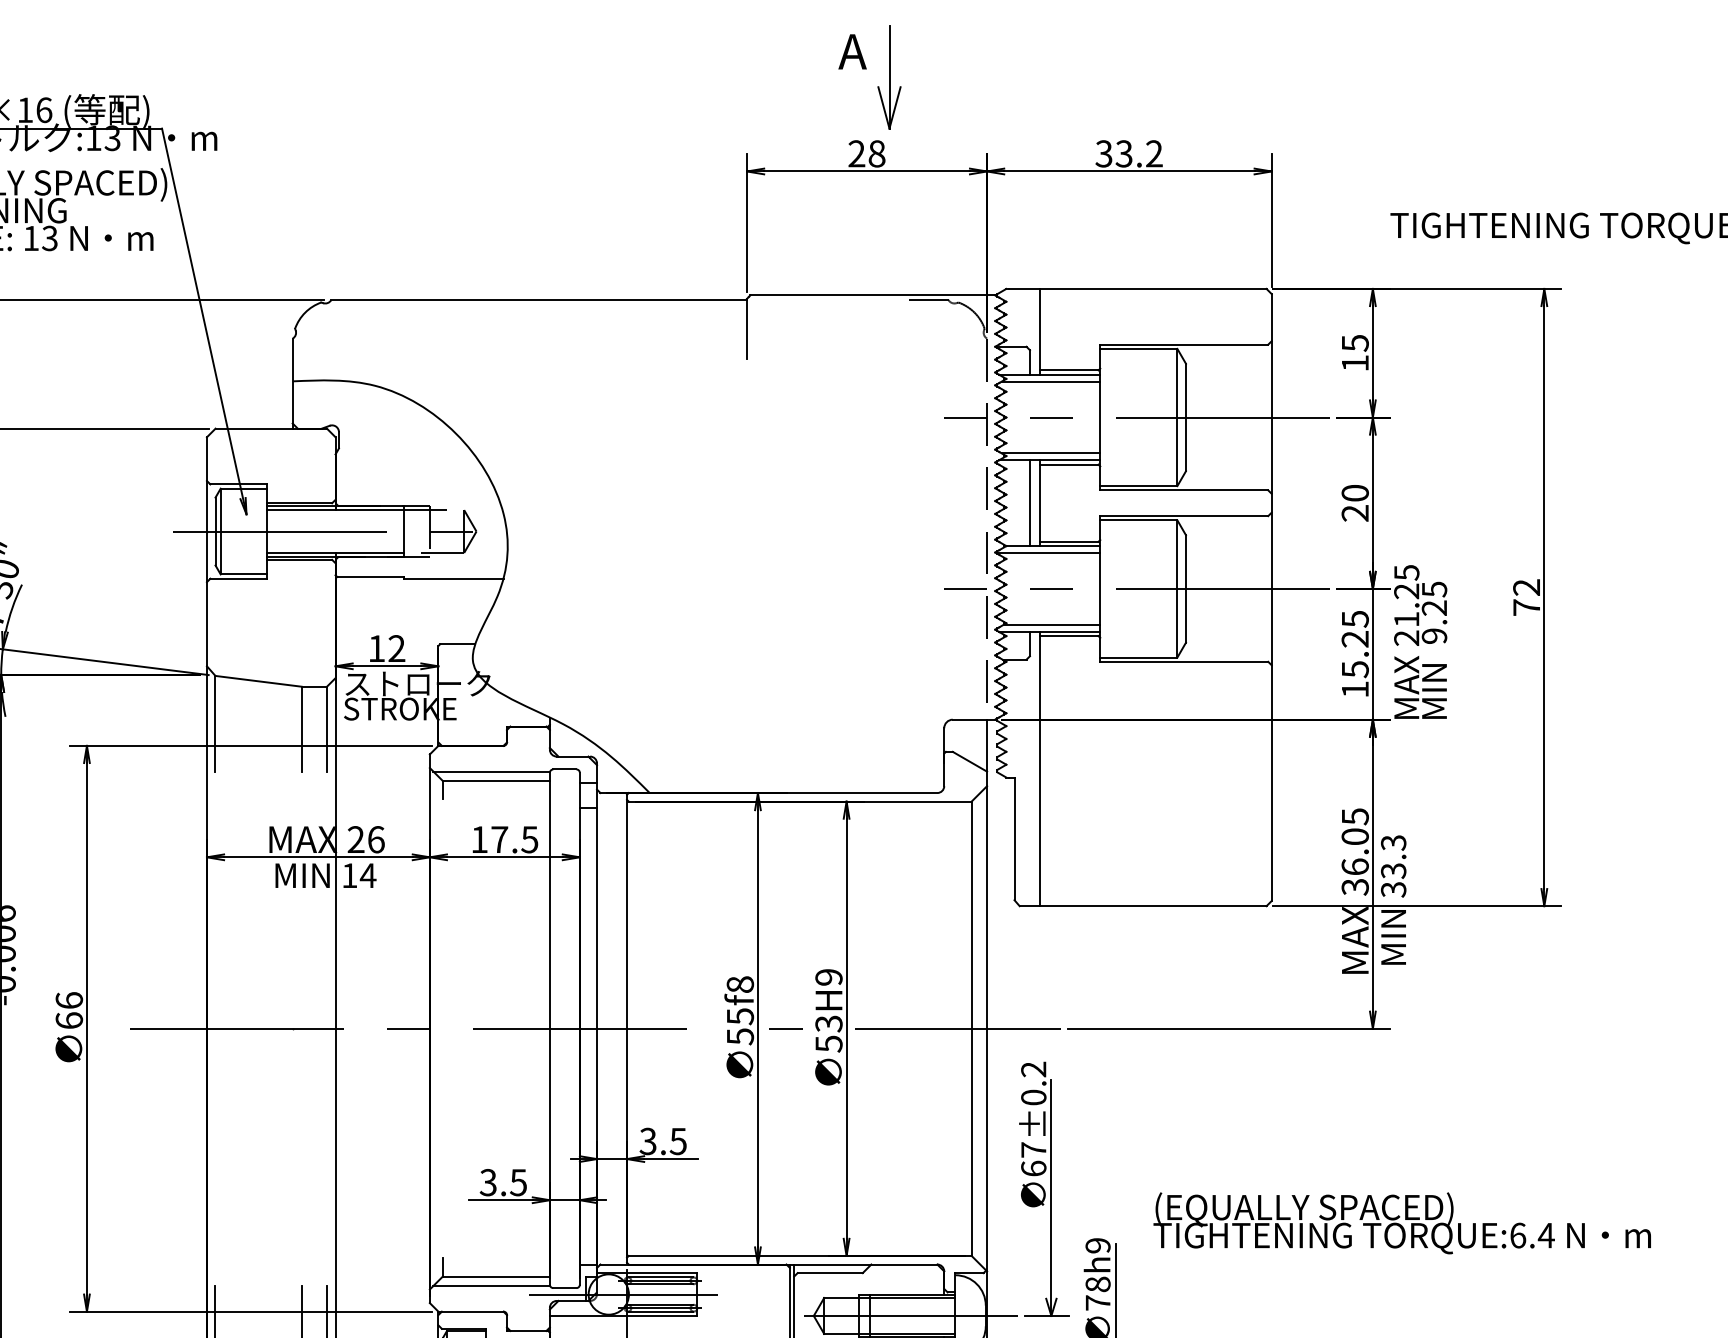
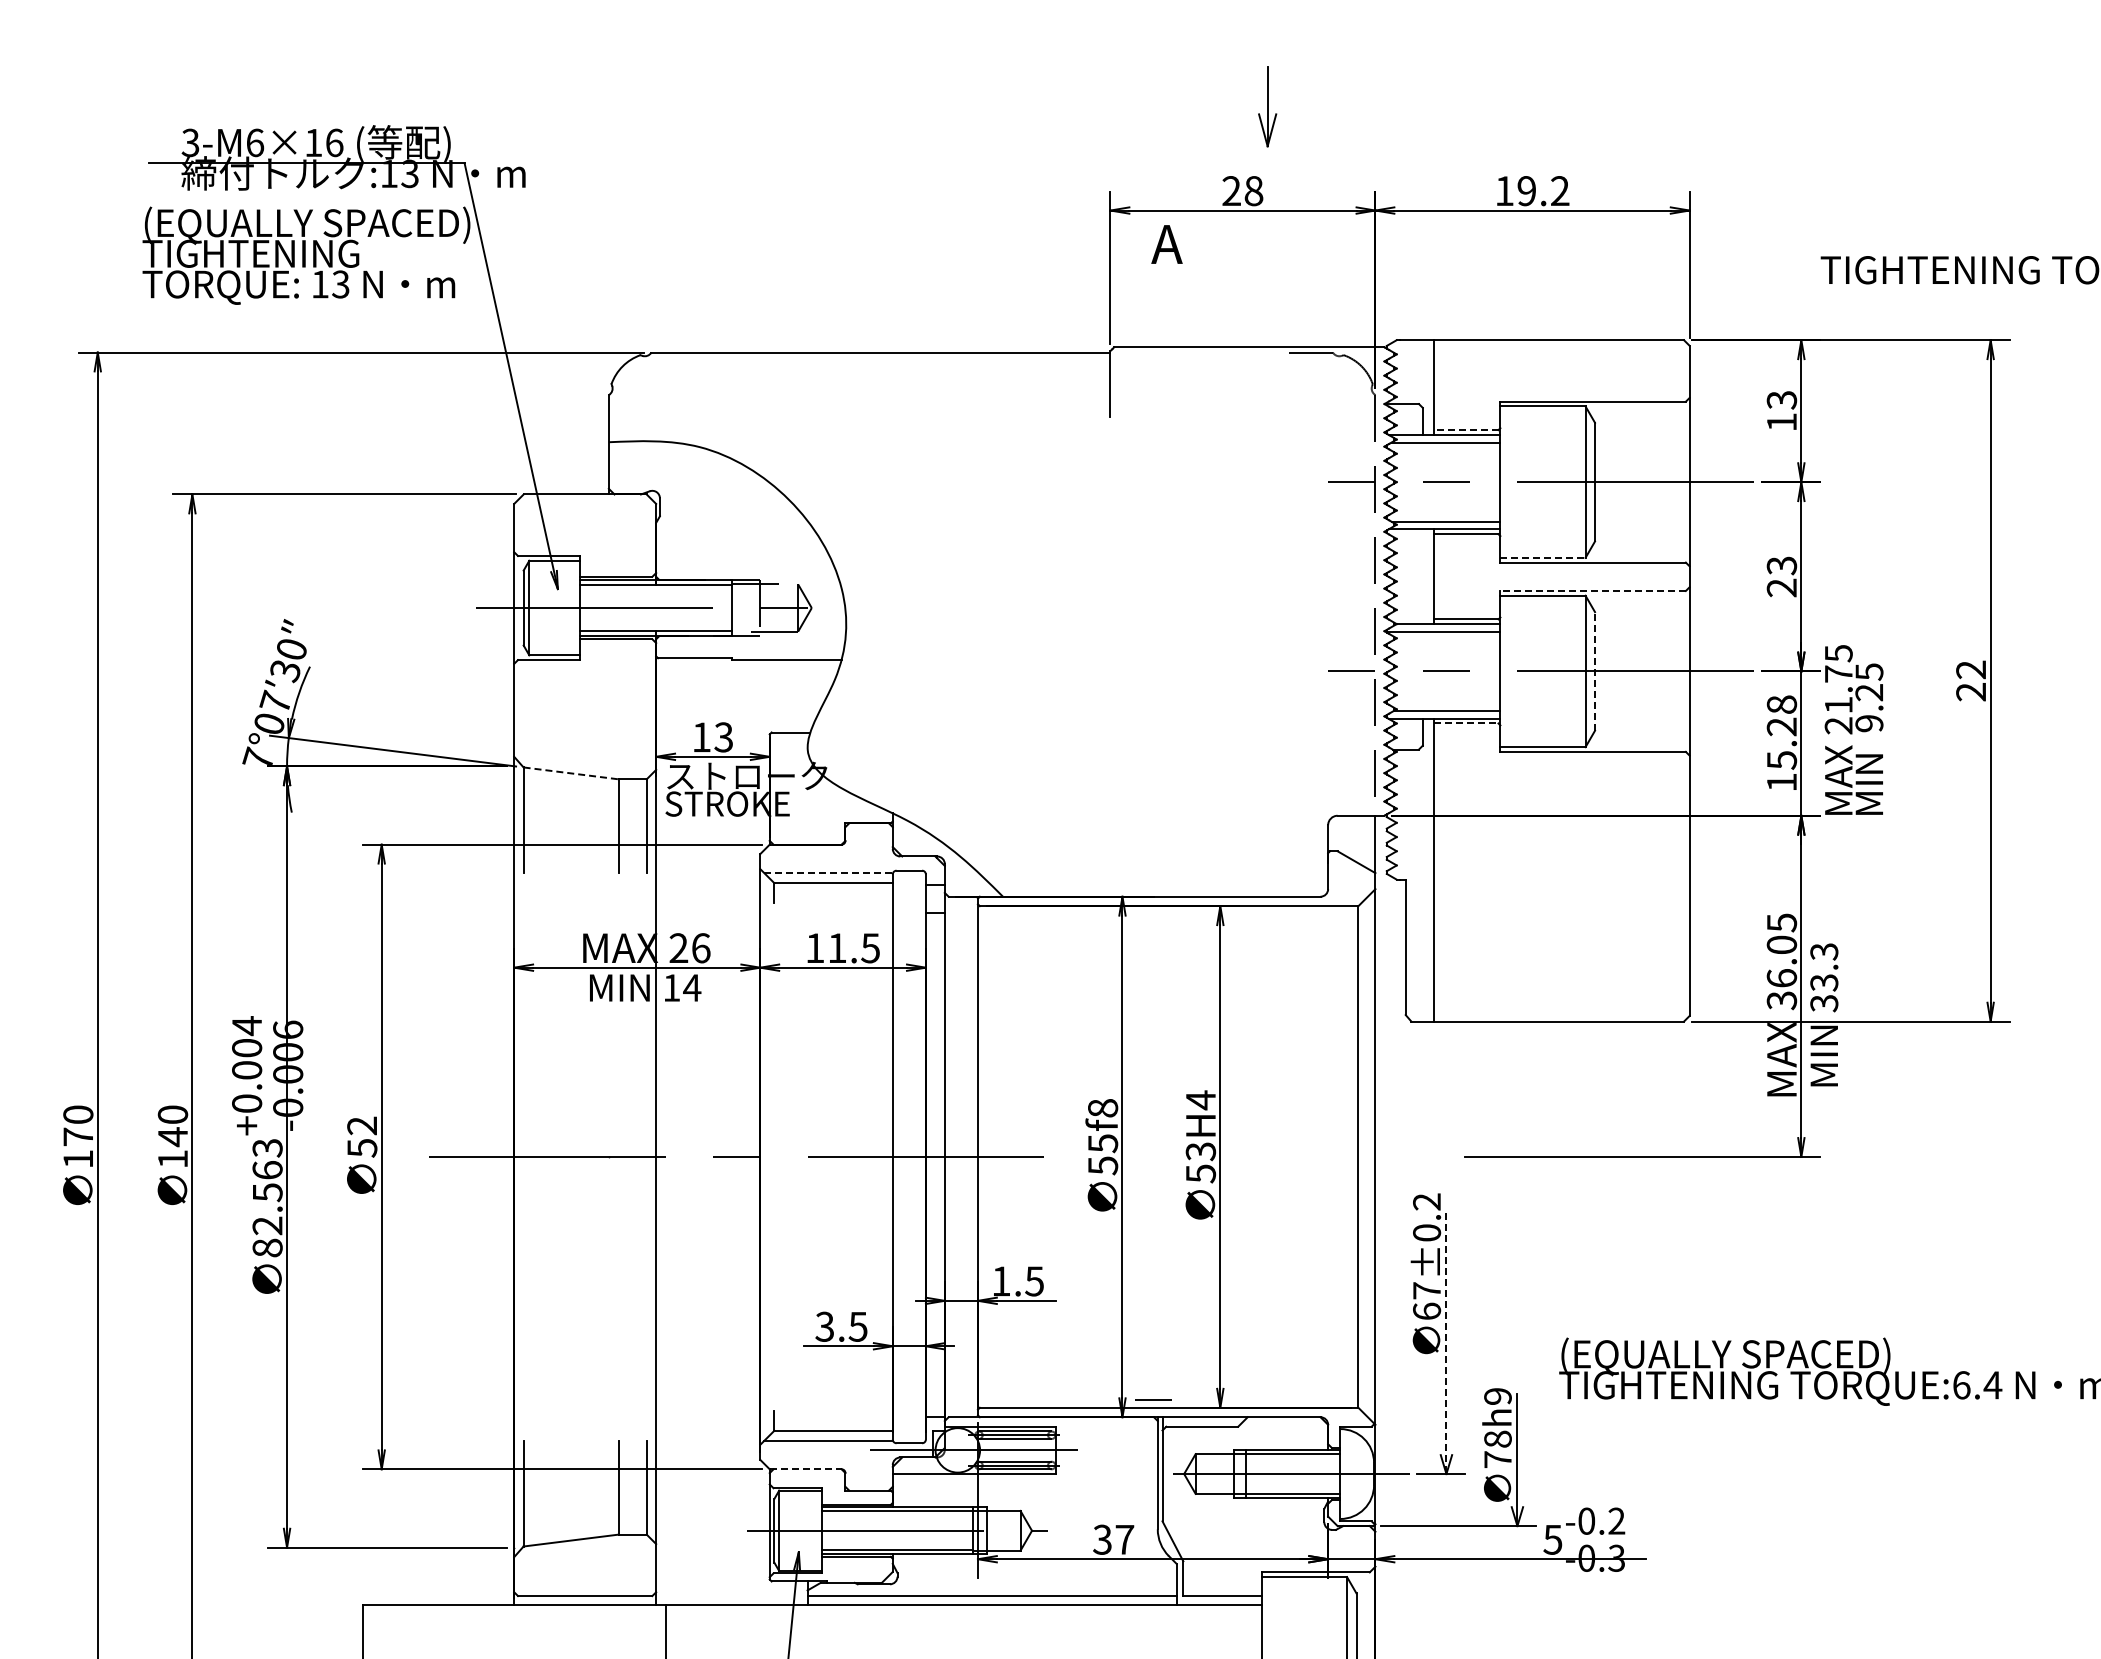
text: (852, 51) -> (1166, 244), moved
part: (889, 77) -> (1267, 106), size x0.7
text: (1113, 154) -> (1515, 191), 33.2 -> 19.2
text: (1354, 343) -> (1781, 400), 15 -> 13
line: (1068, 370) -> (1465, 430), solid -> dashed
line: (1138, 485) -> (1542, 557), solid -> dashed
text: (1354, 493) -> (1781, 565), 20 -> 23
line: (1029, 502) -> (1422, 576), removed
line: (1184, 515) -> (1593, 590), solid -> dashed
line: (1186, 588) -> (1595, 670), solid -> dashed
text: (1406, 590) -> (1838, 673), 21.25 -> 21.75
text: (1526, 607) -> (1970, 691), 72 -> 22
text: (1354, 618) -> (1781, 704), 15.25 -> 15.28
line: (1069, 636) -> (1466, 723), solid -> dashed
text: (396, 648) -> (723, 737), 12 -> 13
line: (258, 681) -> (571, 773), solid -> dashed
line: (492, 771) -> (829, 873), solid -> dashed
text: (499, 839) -> (837, 947), 17.5 -> 11.5
text: (828, 977) -> (1200, 1100), 53H9 -> 53H4
text: (69, 1010) -> (362, 1136), 66 -> 52
line: (786, 1028) -> (1153, 1399), moved
line: (957, 1028) -> (1342, 1156), removed
text: (647, 1141) -> (1000, 1281), 3.5 -> 1.5
line: (1051, 1198) -> (1446, 1344), solid -> dashed
line: (470, 1311) -> (805, 1469), solid -> dashed

